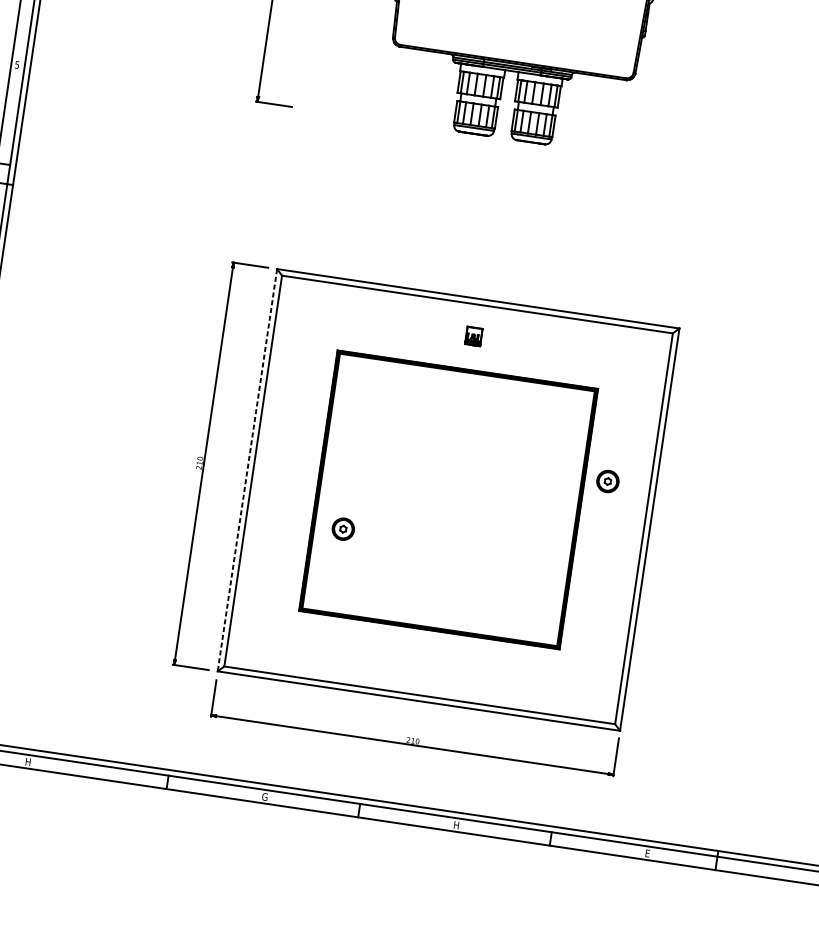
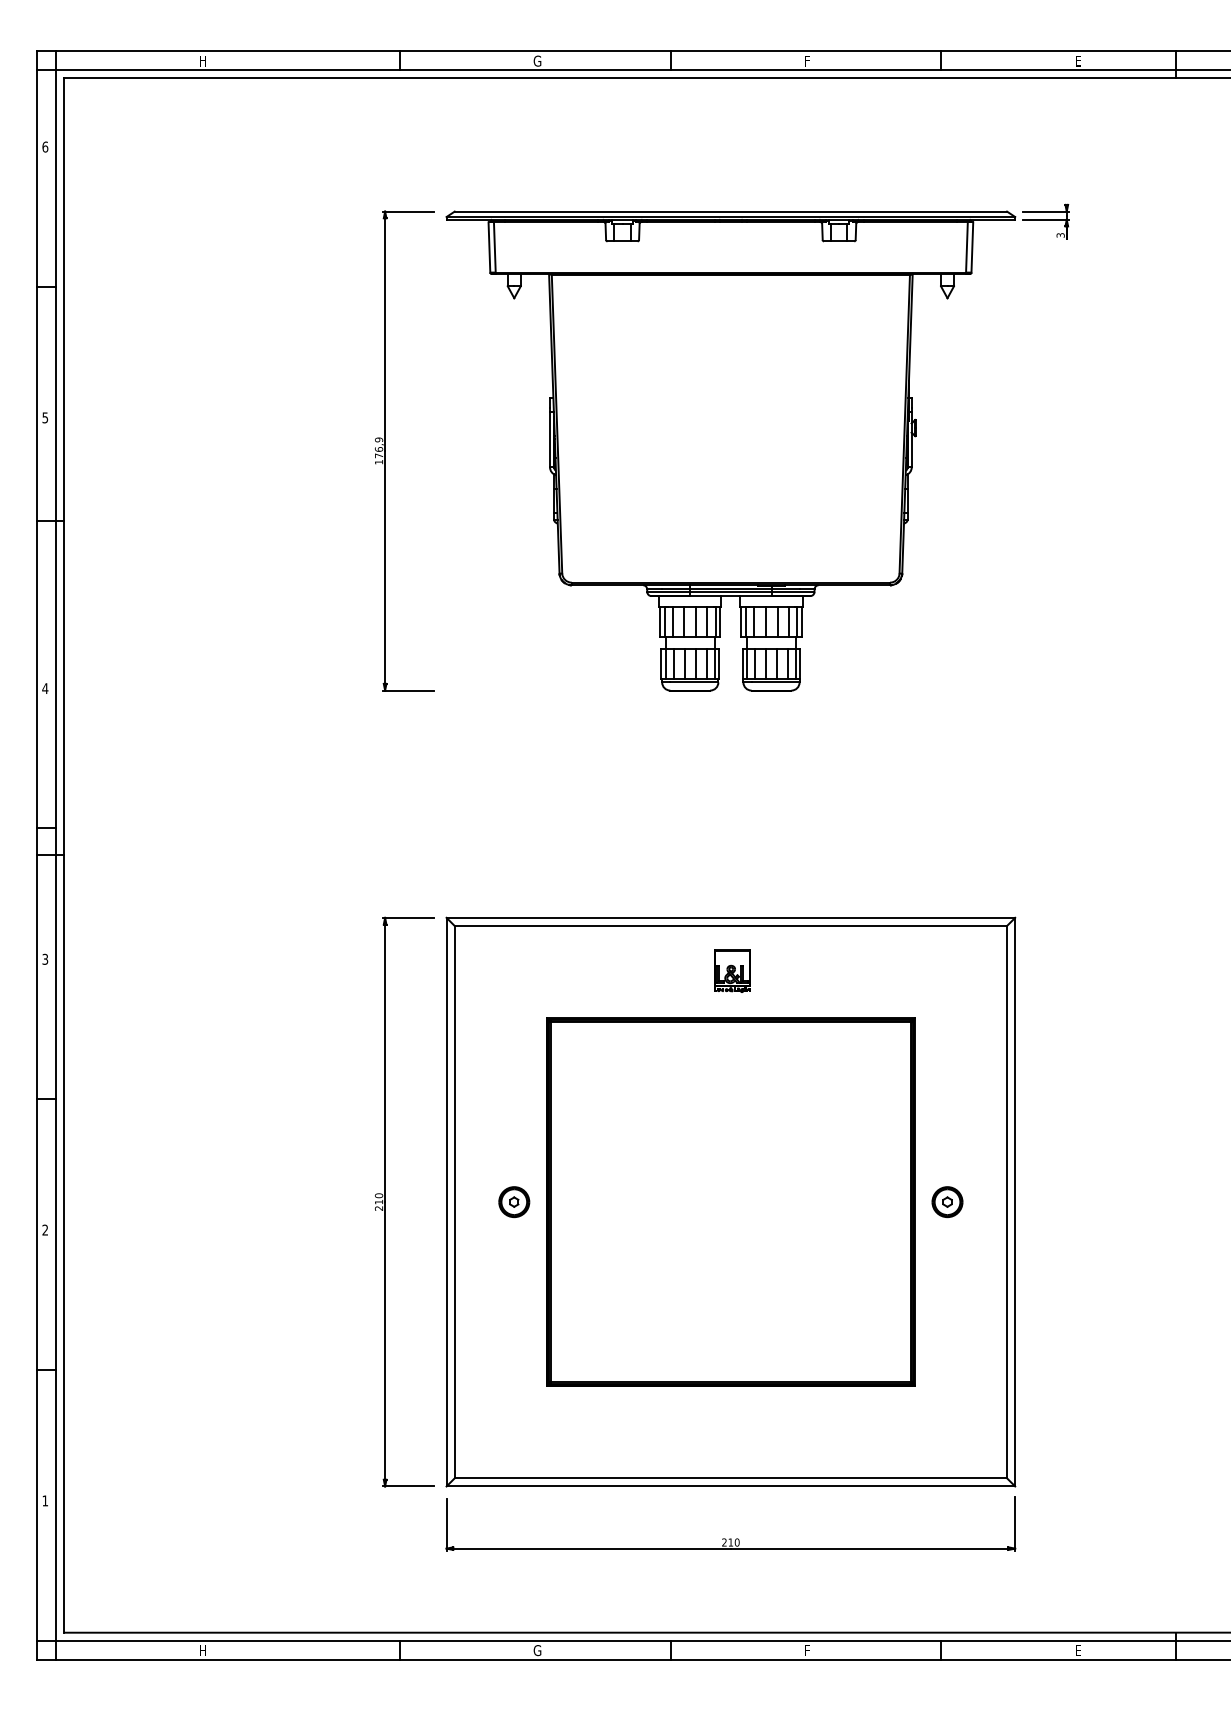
text: (17, 64) -> (45, 688), 5 -> 4
part: (473, 336) -> (732, 970), size x1.67
line: (247, 470) -> (446, 1202), dashed -> solid
part: (607, 481) -> (947, 1202), moved
part: (343, 529) -> (514, 1202), moved
text: (456, 825) -> (808, 1650), H -> F

